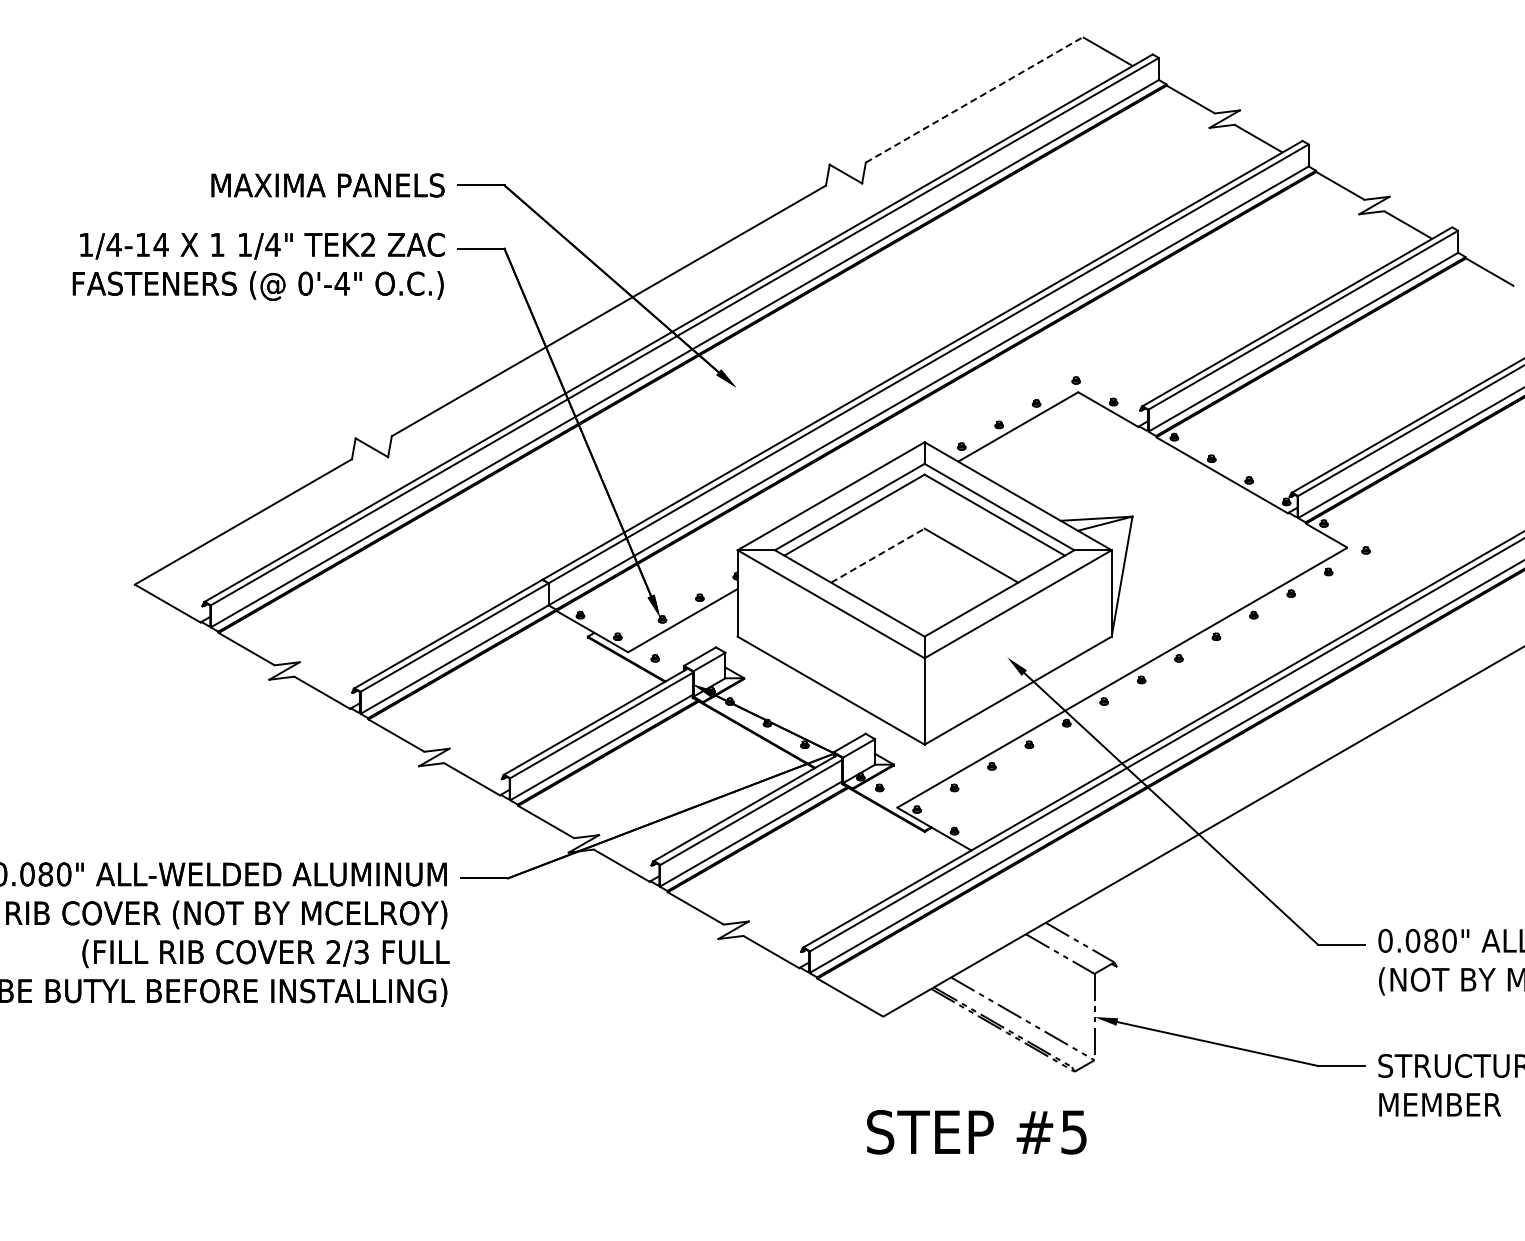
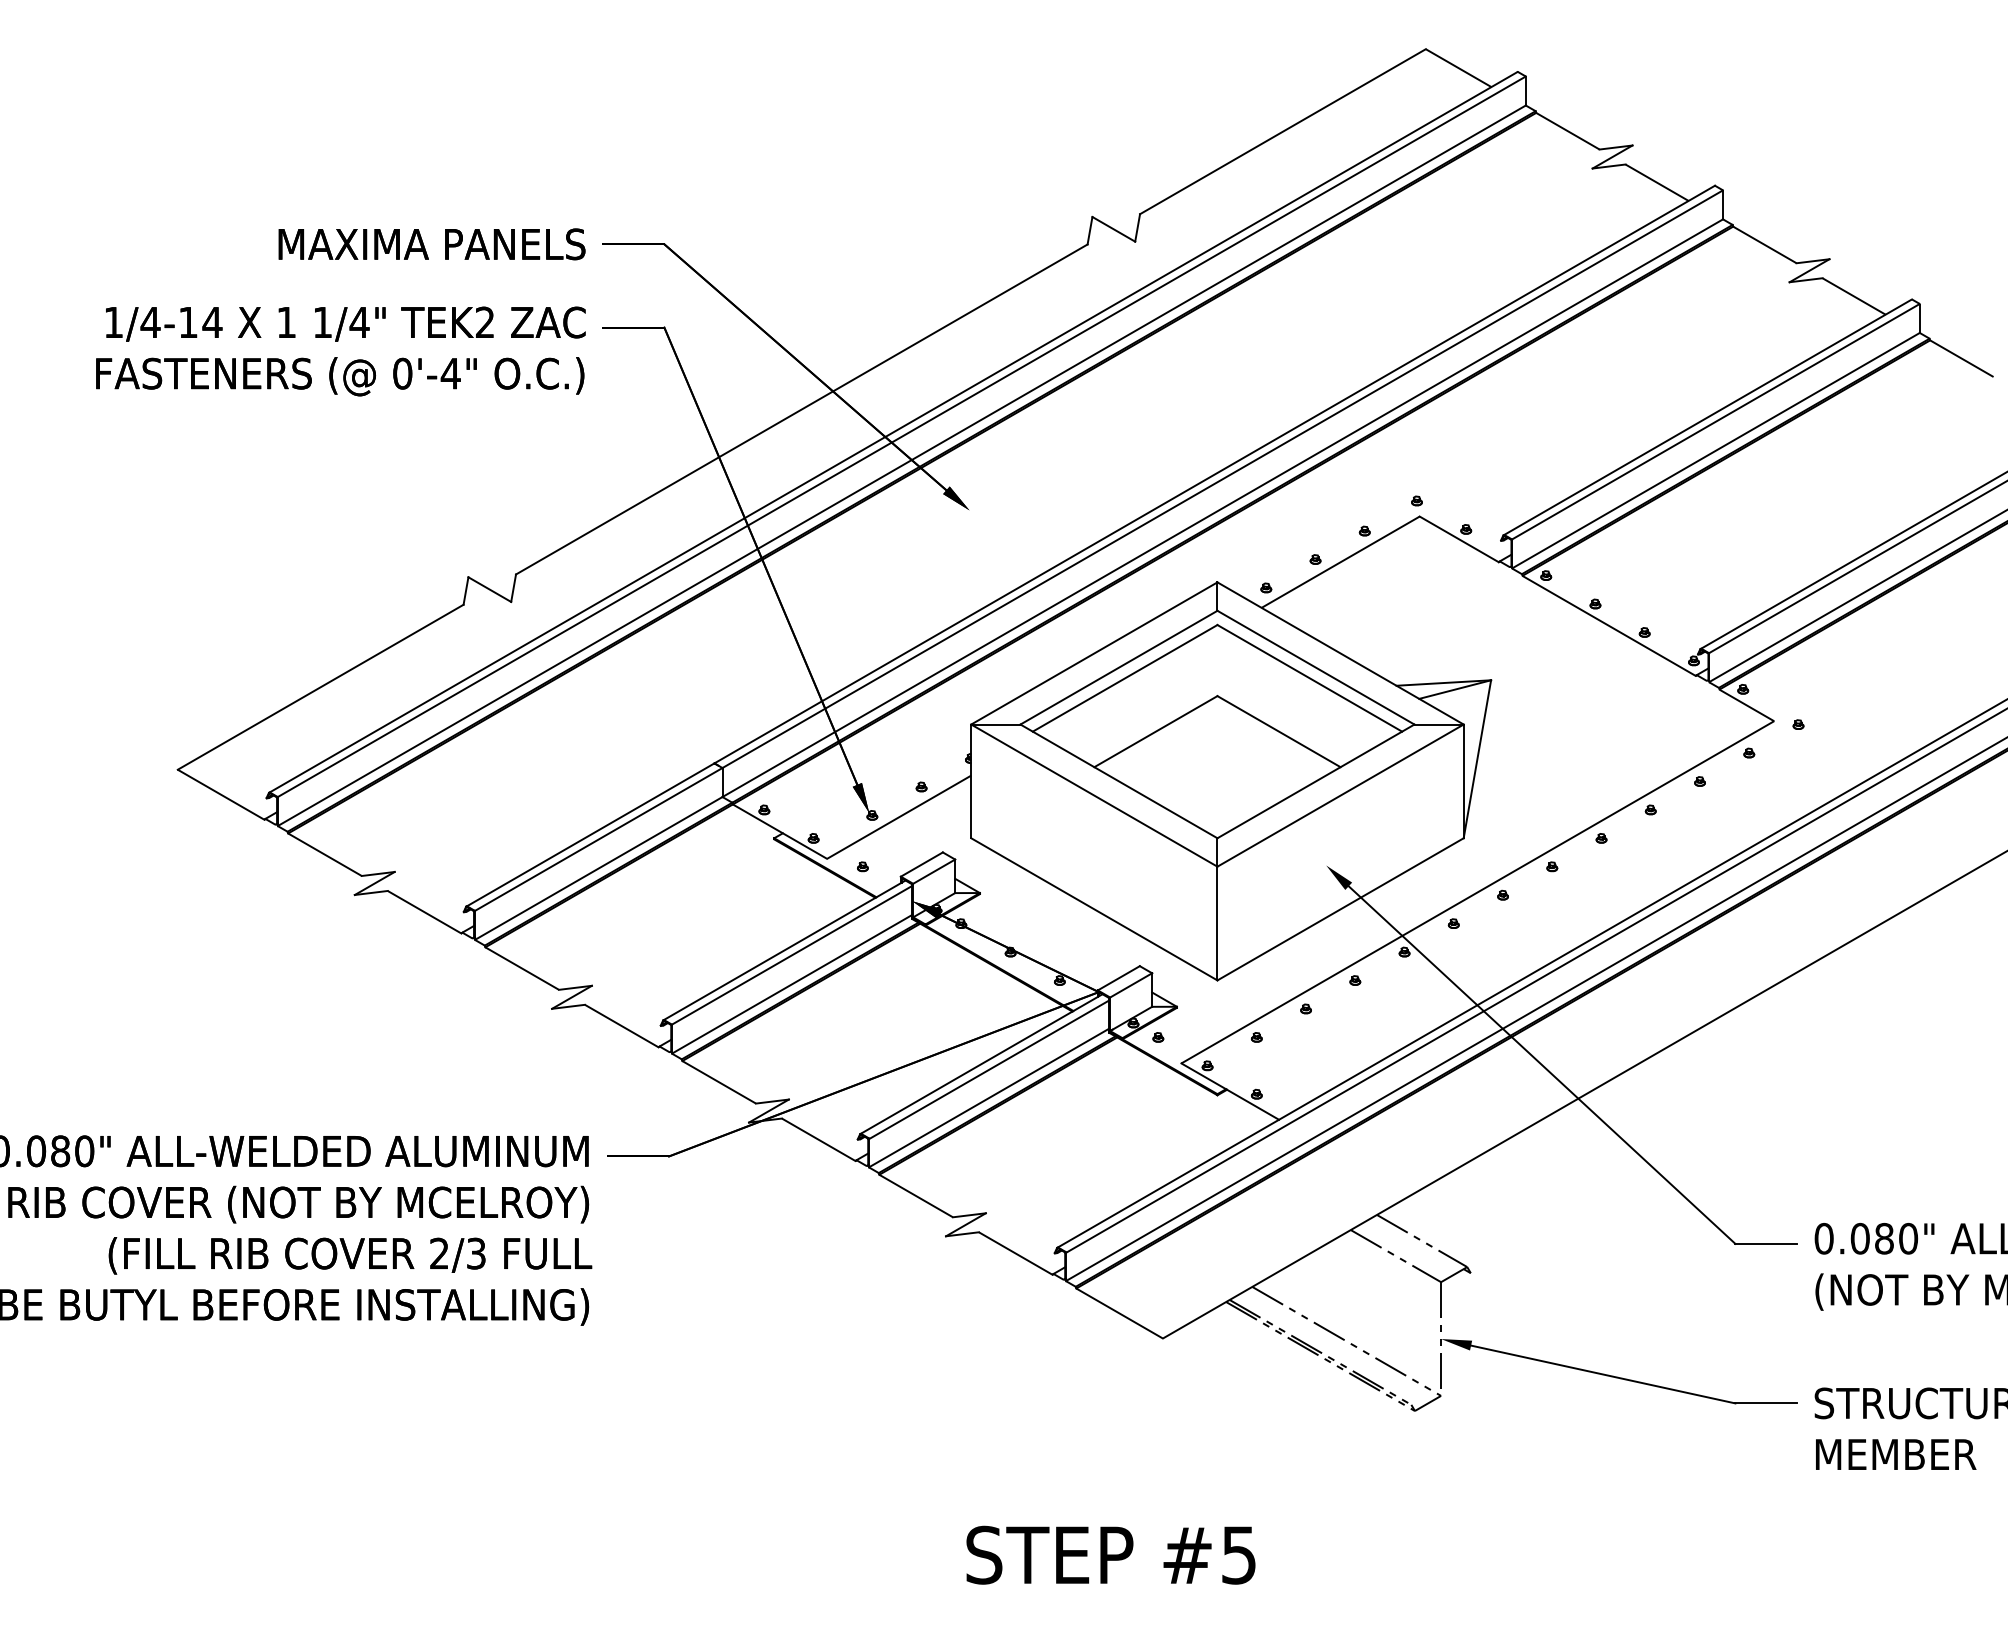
line: (974, 99) -> (1283, 131), dashed -> solid
line: (877, 555) -> (1155, 731), dashed -> solid
text: (976, 1132) -> (1110, 1555), moved

